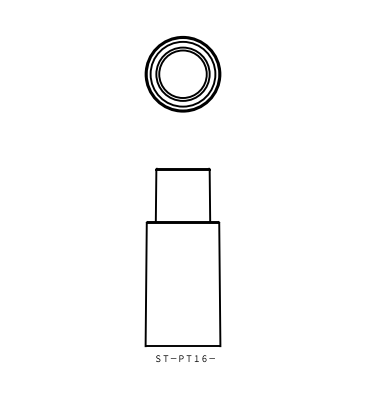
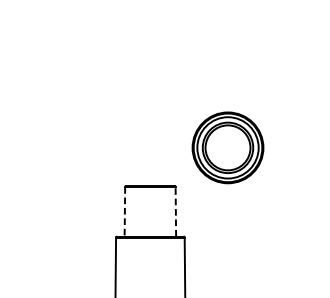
part: (182, 74) -> (227, 148), moved
line: (209, 195) -> (175, 211), solid -> dashed
line: (156, 196) -> (125, 212), solid -> dashed

